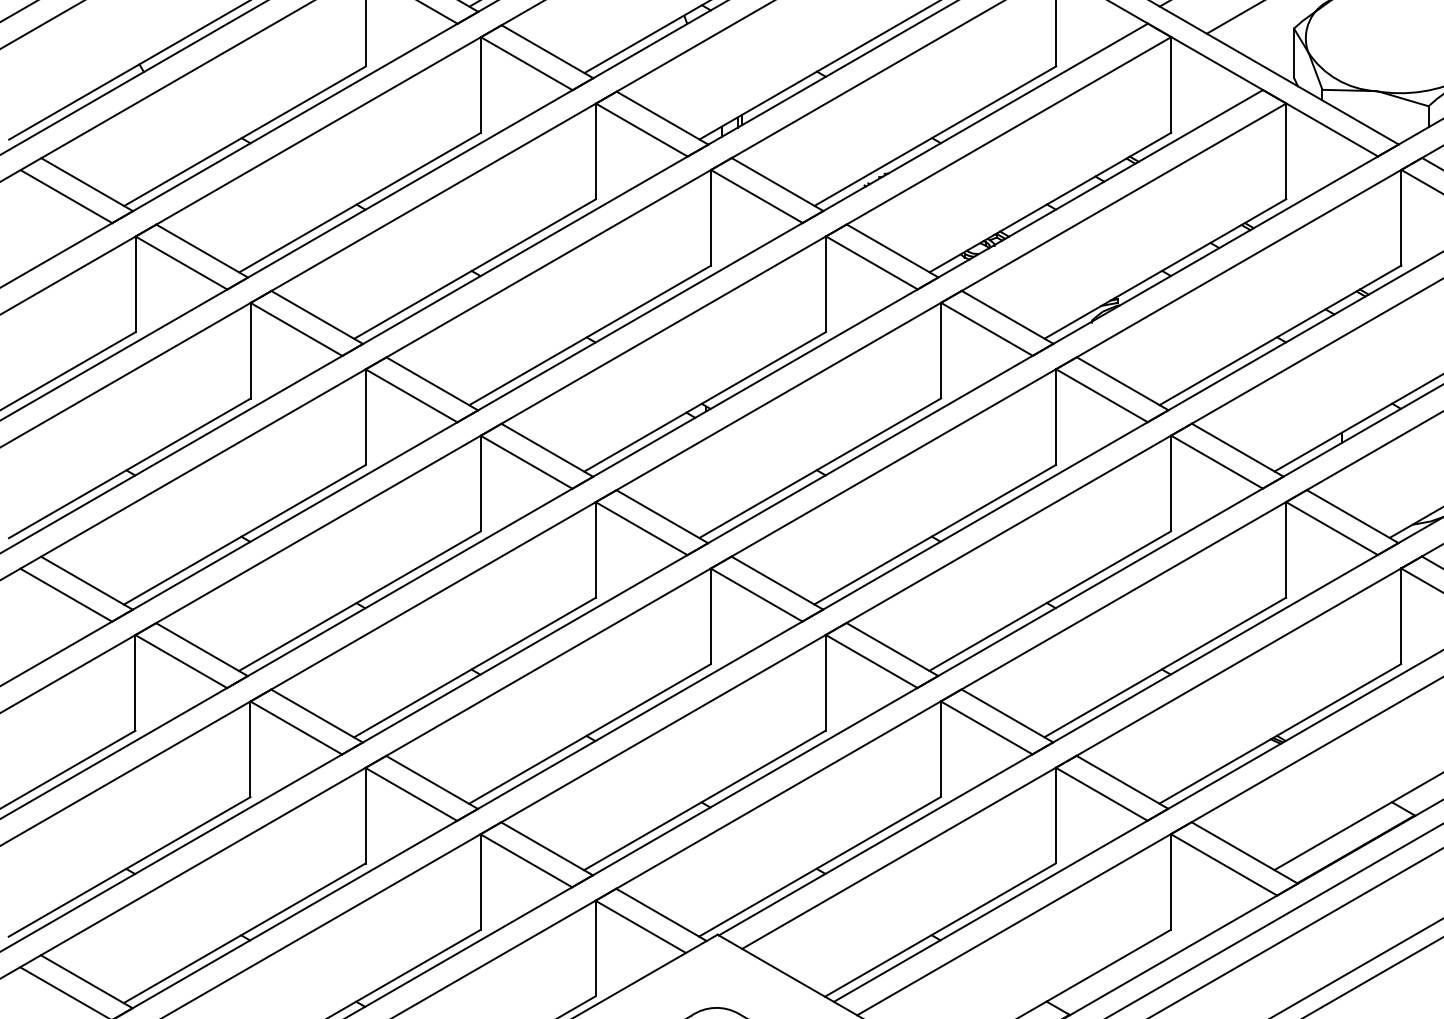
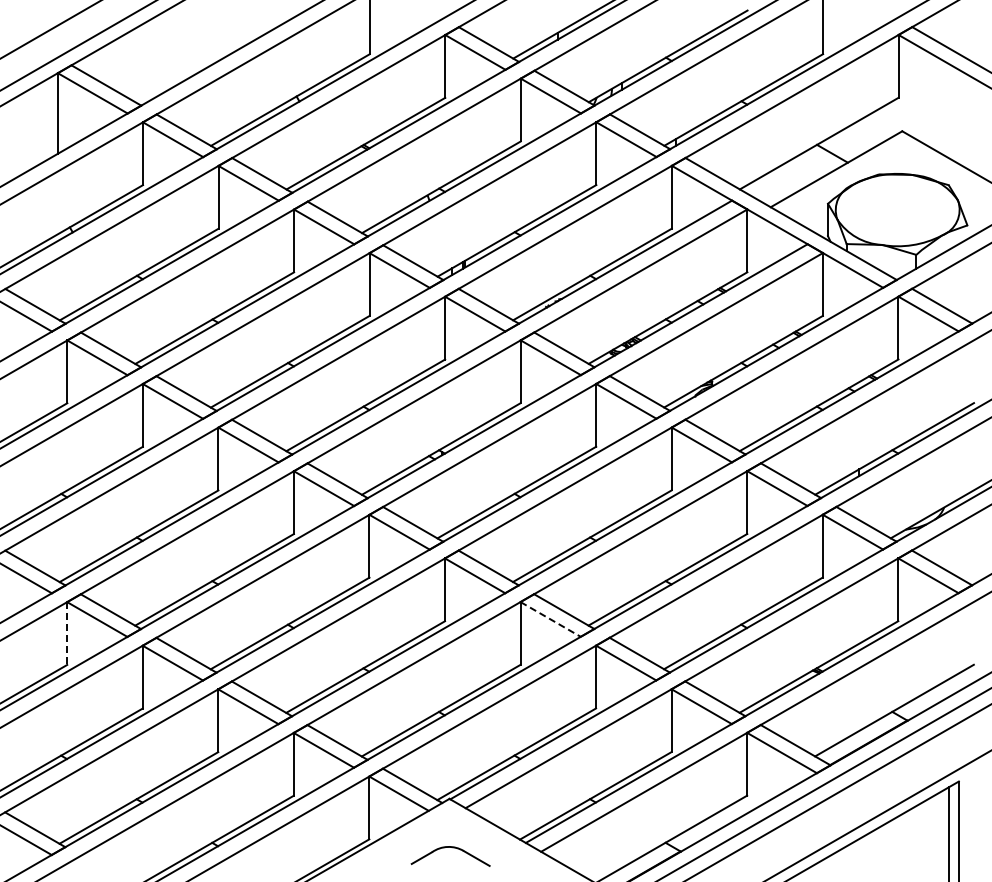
line: (871, 661) -> (550, 619), solid -> dashed
line: (135, 684) -> (67, 634), solid -> dashed

